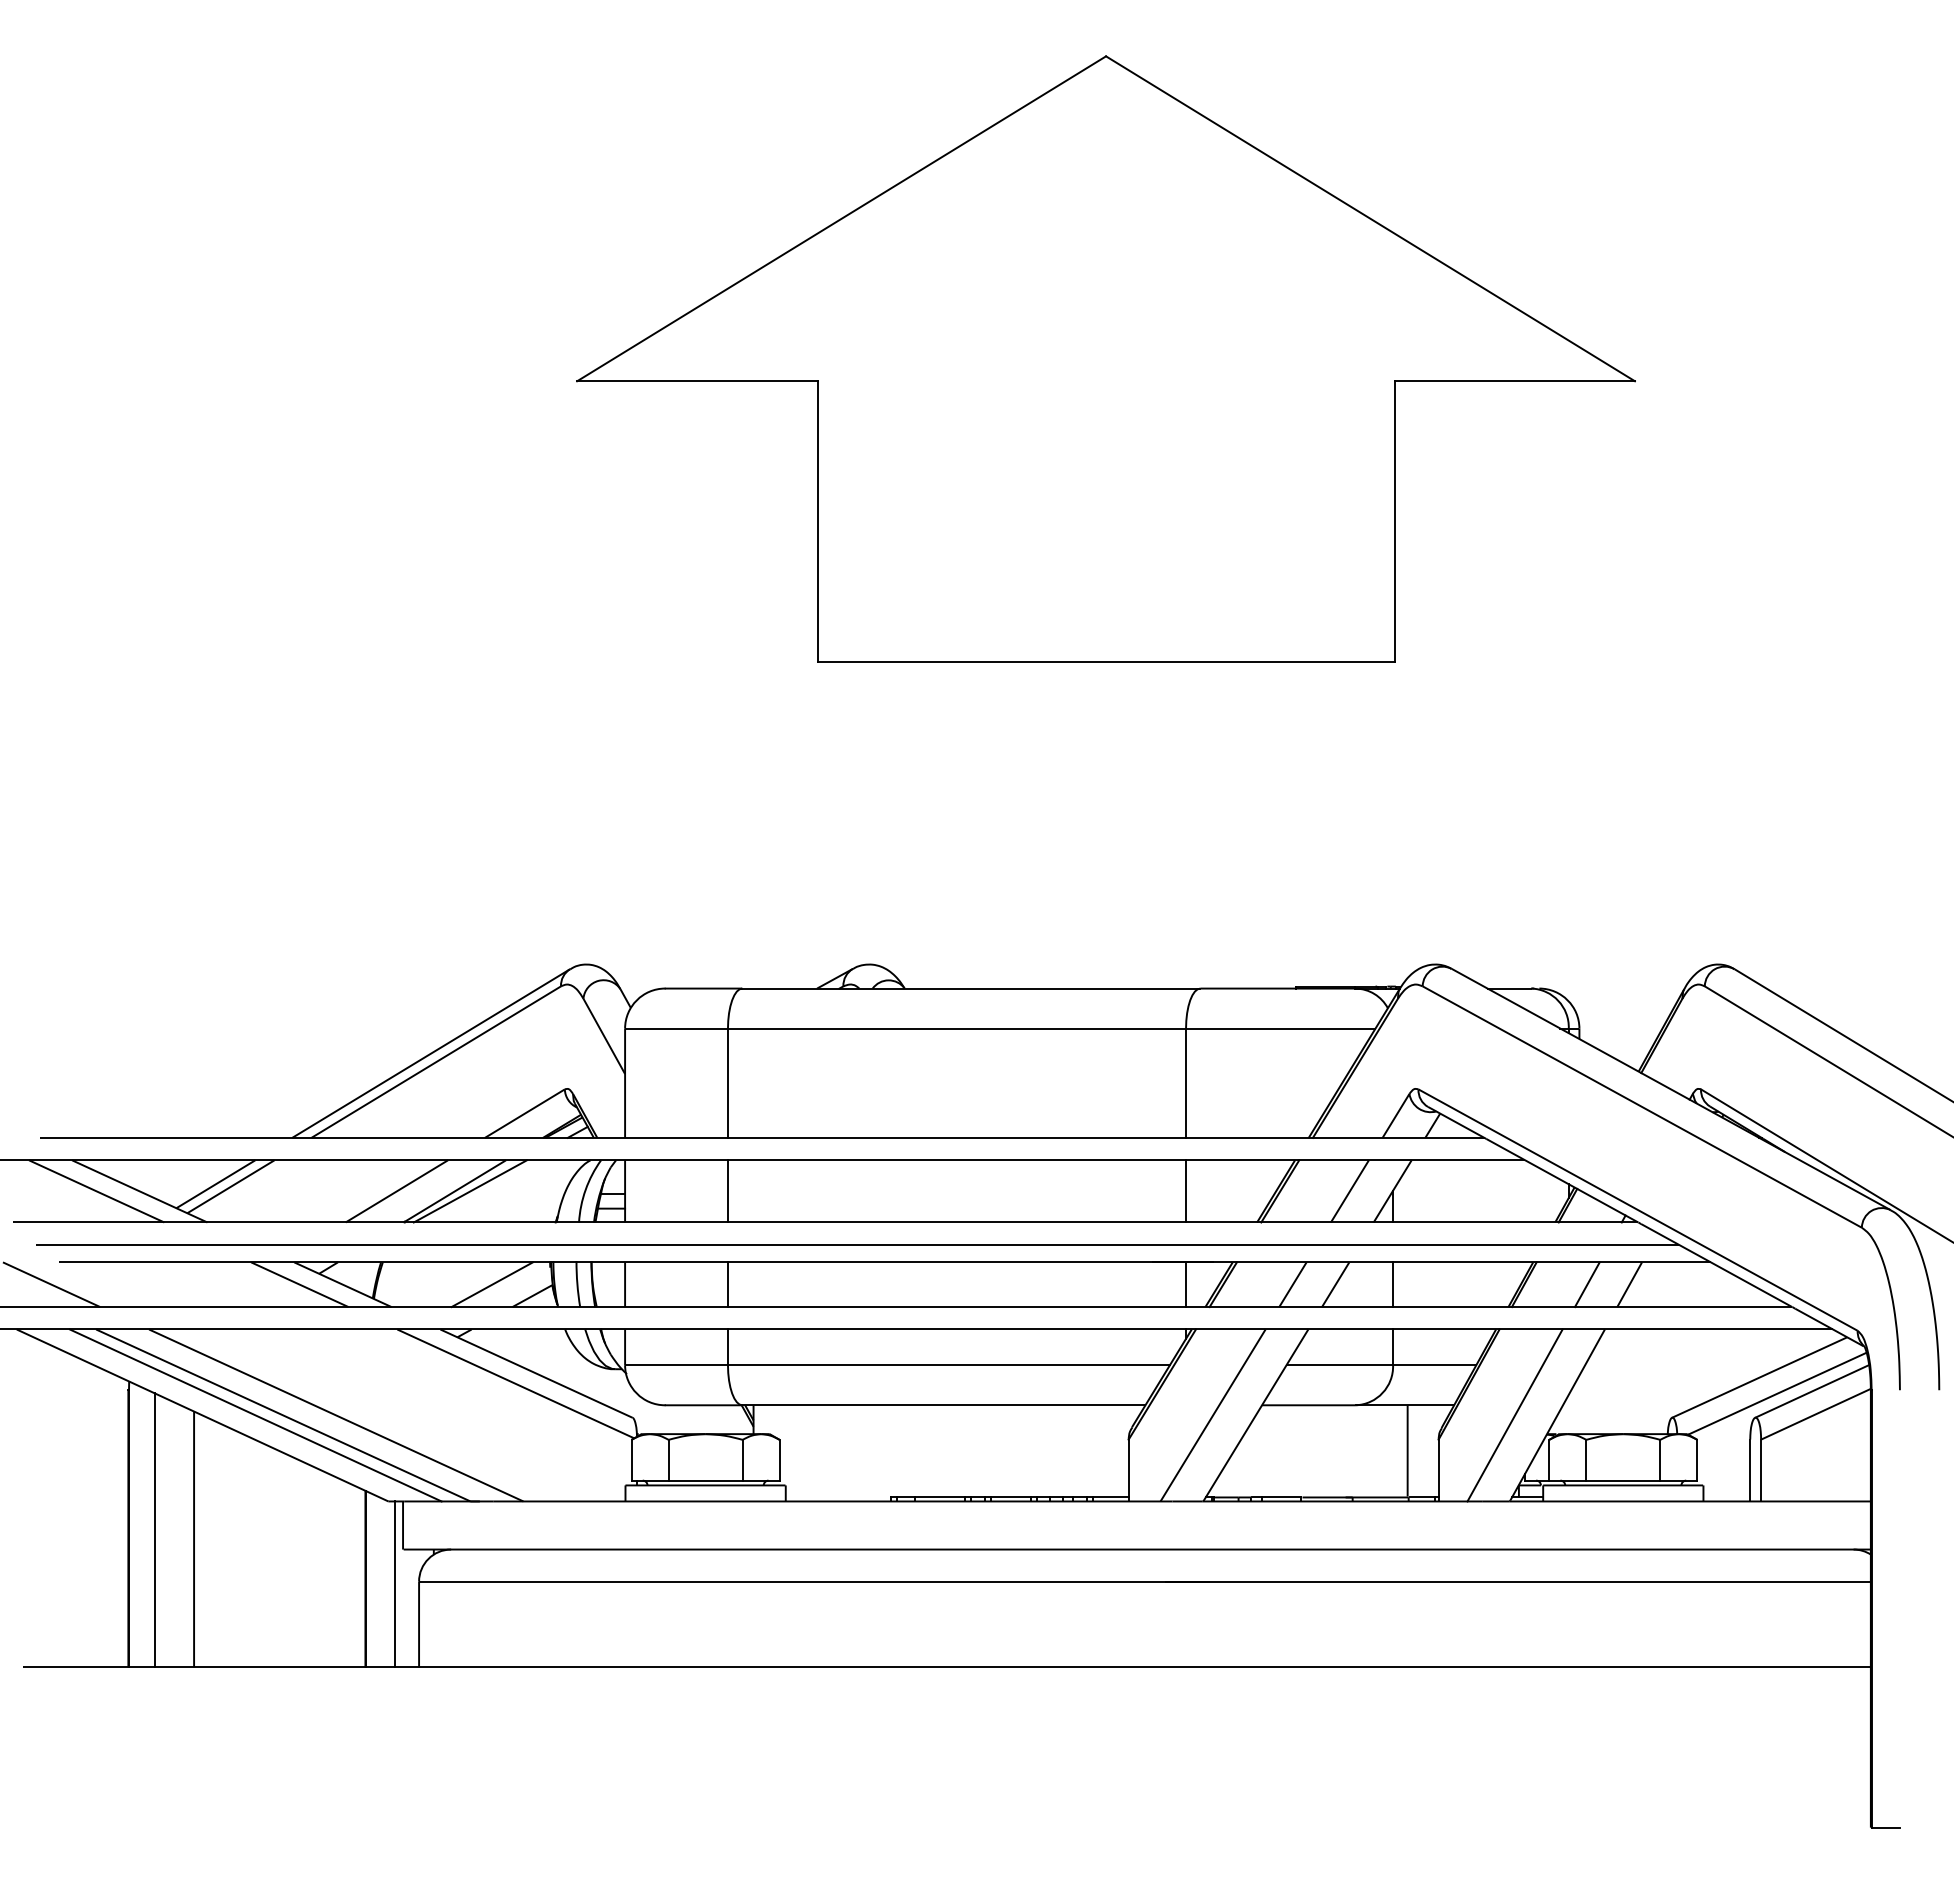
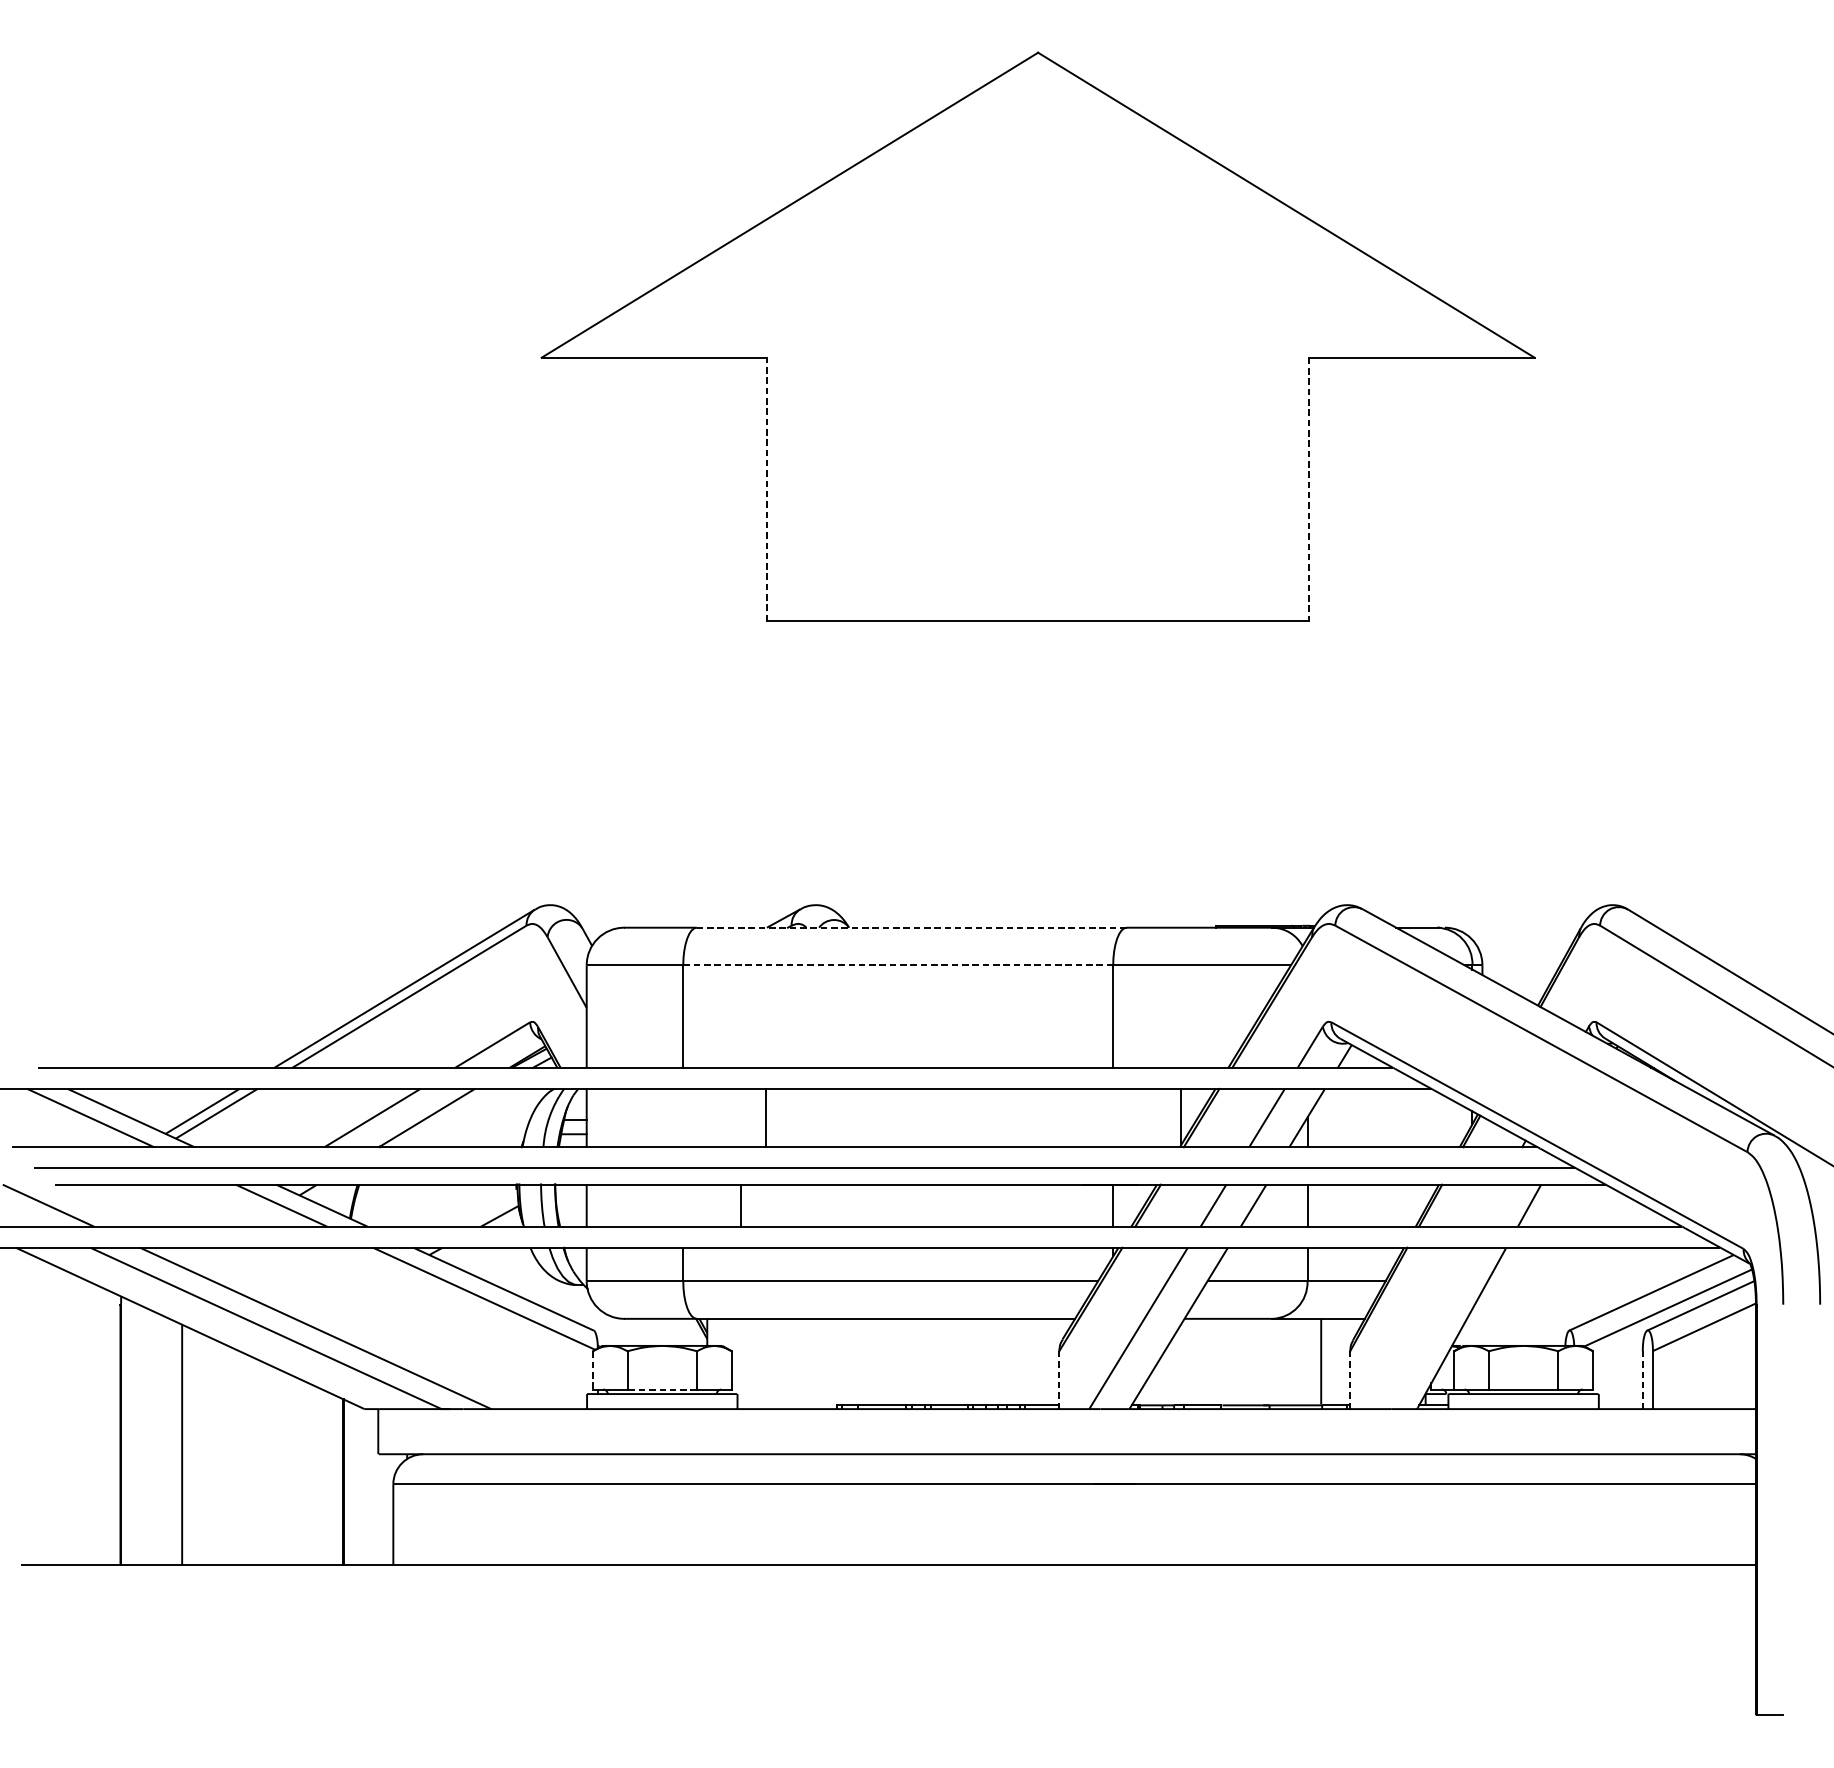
line: (817, 521) -> (767, 489), solid -> dashed
line: (1394, 522) -> (1308, 490), solid -> dashed
line: (970, 988) -> (910, 927), solid -> dashed
line: (956, 1028) -> (897, 965), solid -> dashed
line: (469, 1191) -> (440, 1118), removed
line: (727, 1191) -> (765, 1118), moved
line: (1186, 1191) -> (1181, 1118), moved
line: (491, 1284) -> (461, 1205), removed
line: (727, 1284) -> (740, 1205), moved
line: (1587, 1284) -> (1490, 1205), removed
line: (255, 1415) -> (239, 1328), removed
line: (1514, 1415) -> (1421, 1328), removed
line: (631, 1460) -> (592, 1370), solid -> dashed
line: (1128, 1470) -> (1059, 1380), solid -> dashed
line: (1438, 1470) -> (1350, 1380), solid -> dashed
line: (1750, 1470) -> (1643, 1380), solid -> dashed
line: (705, 1480) -> (662, 1389), solid -> dashed
line: (154, 1530) -> (145, 1436), removed
line: (394, 1584) -> (370, 1487), removed

